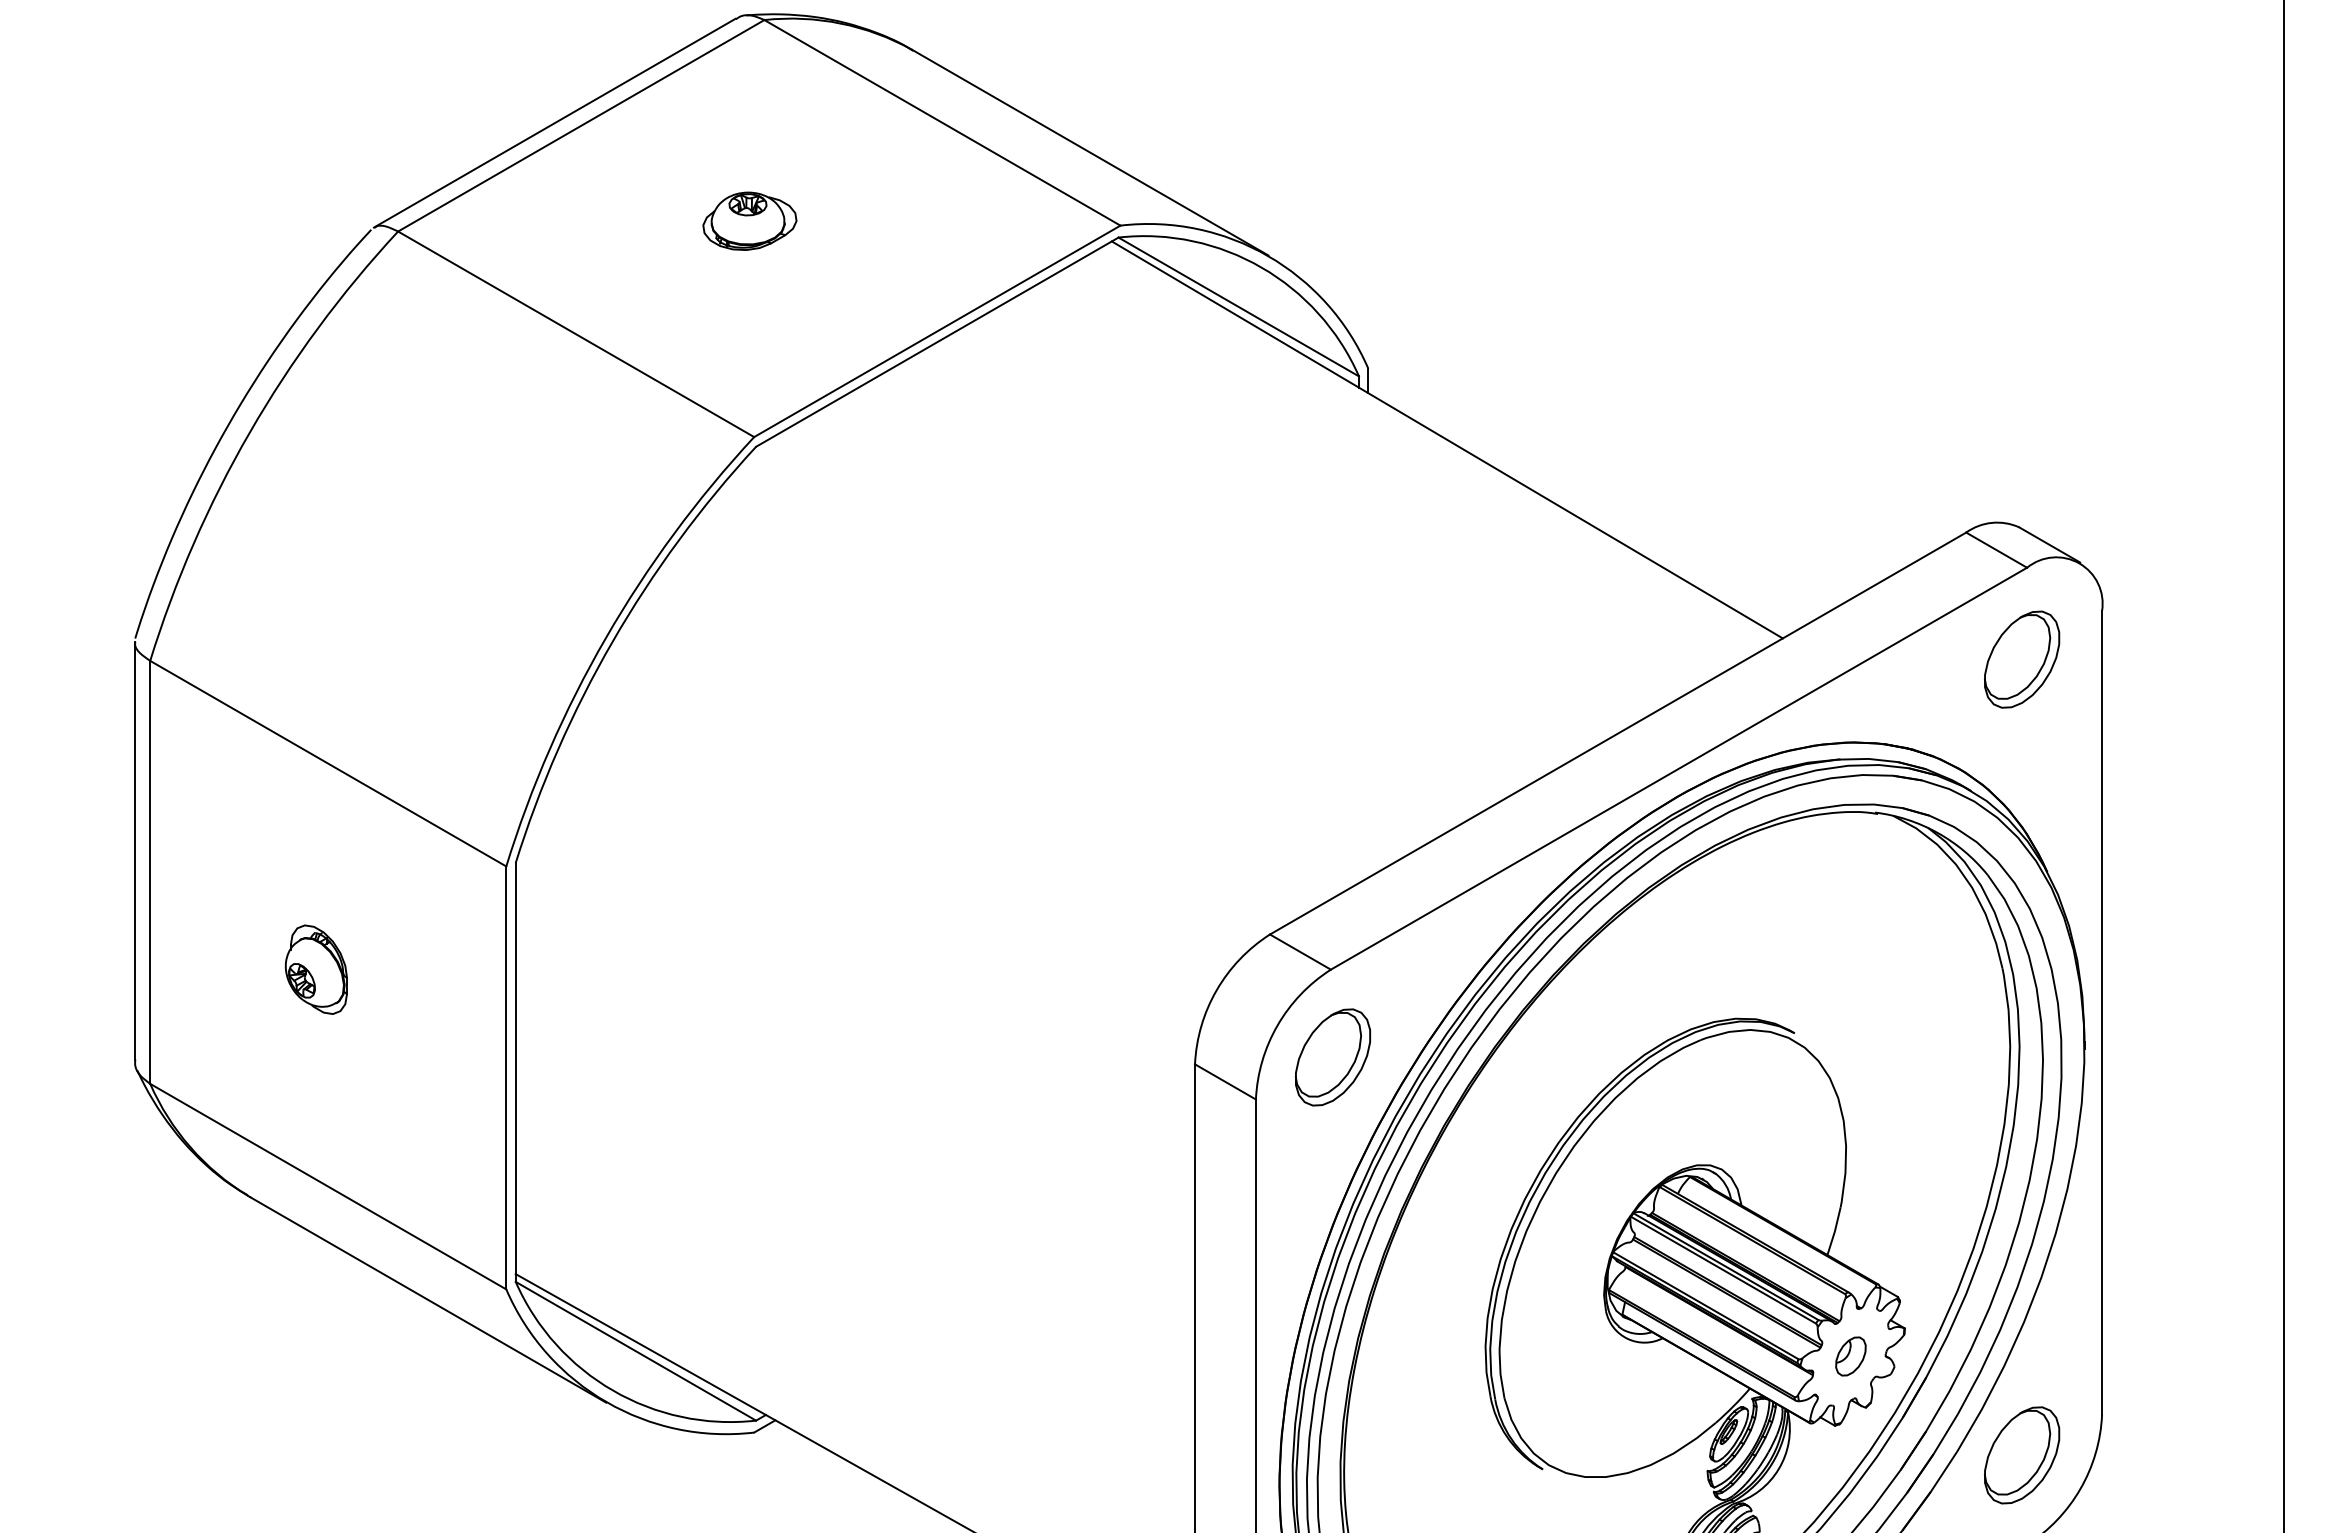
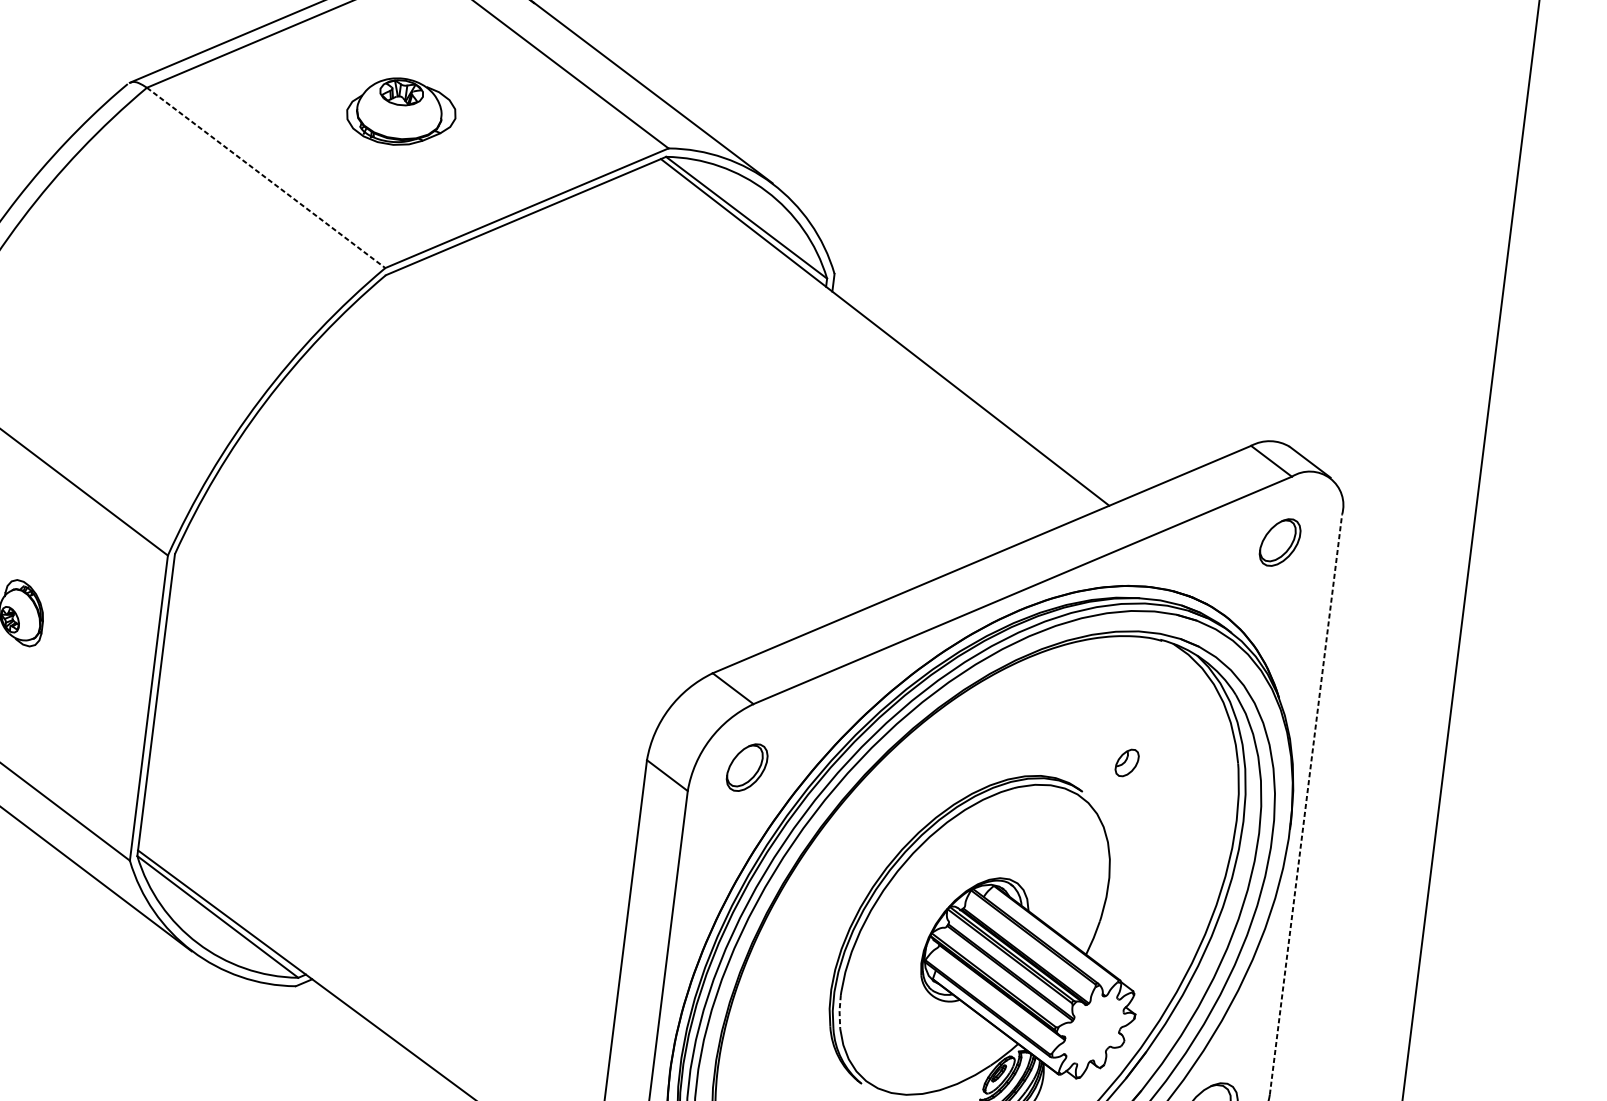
part: (749, 220) -> (401, 111), size x1.6
line: (576, 334) -> (266, 178), solid -> dashed
part: (2022, 659) -> (1280, 542), size x0.7
line: (2102, 1013) -> (1306, 805), solid -> dashed
part: (1332, 1057) -> (746, 767), size x0.7
part: (1850, 1356) -> (1126, 762), moved
line: (1500, 1375) -> (839, 1012), solid -> dashed

